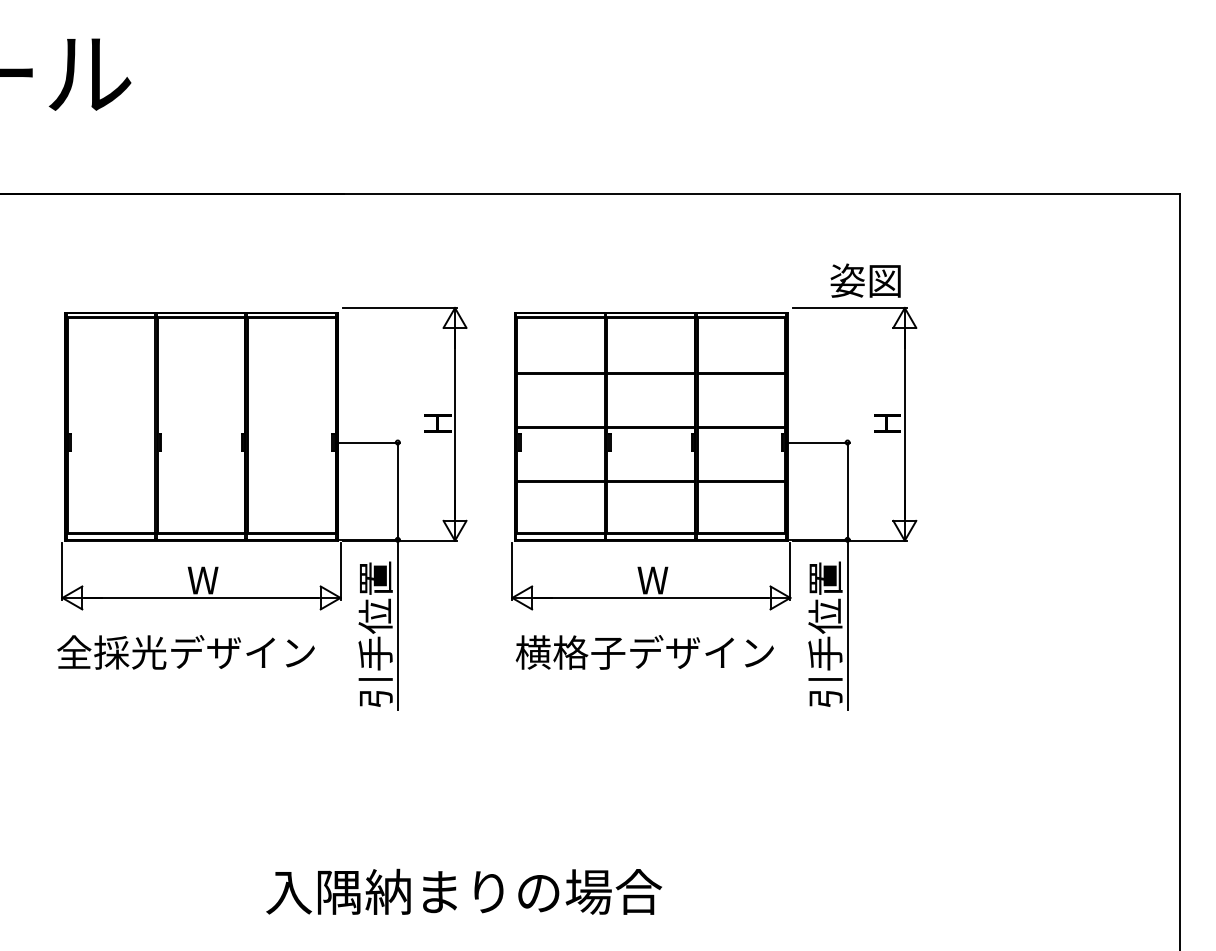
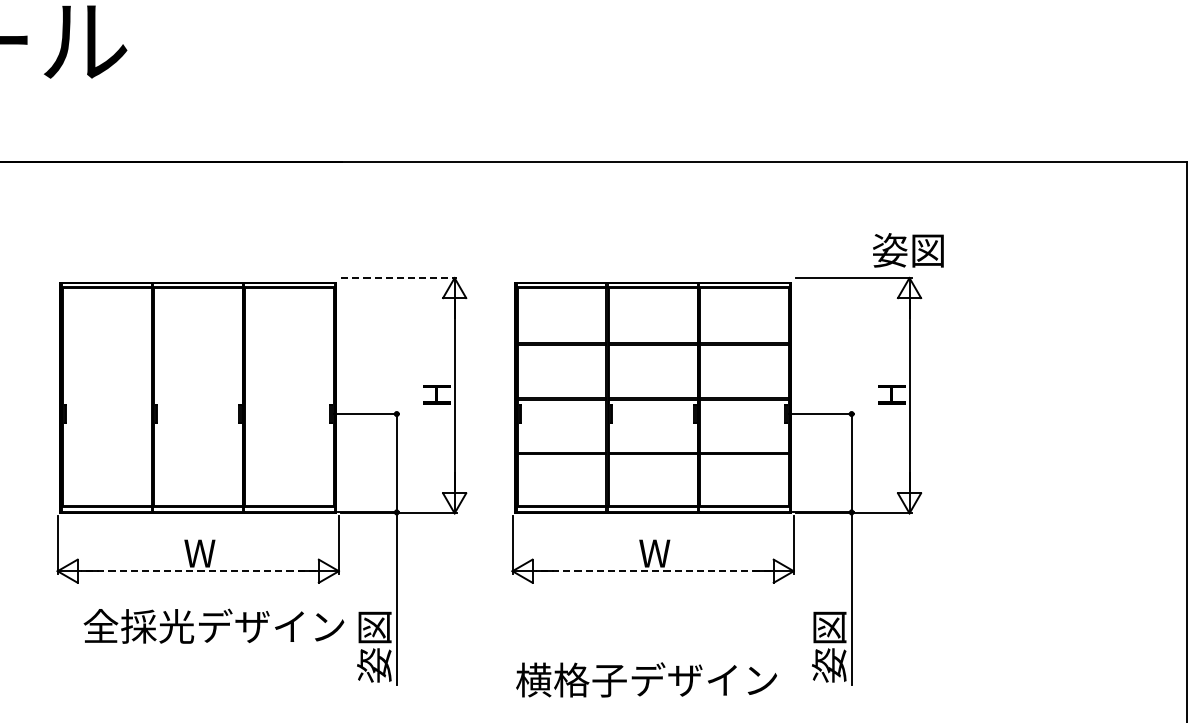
text: (865, 280) -> (908, 250), moved
line: (400, 308) -> (399, 278), solid -> dashed
line: (201, 597) -> (198, 570), solid -> dashed
line: (650, 597) -> (652, 570), solid -> dashed
text: (375, 634) -> (374, 608), 引手位置 -> 姿図
text: (825, 634) -> (829, 608), 引手位置 -> 姿図
text: (185, 652) -> (213, 626), moved
text: (644, 652) -> (646, 679), moved

